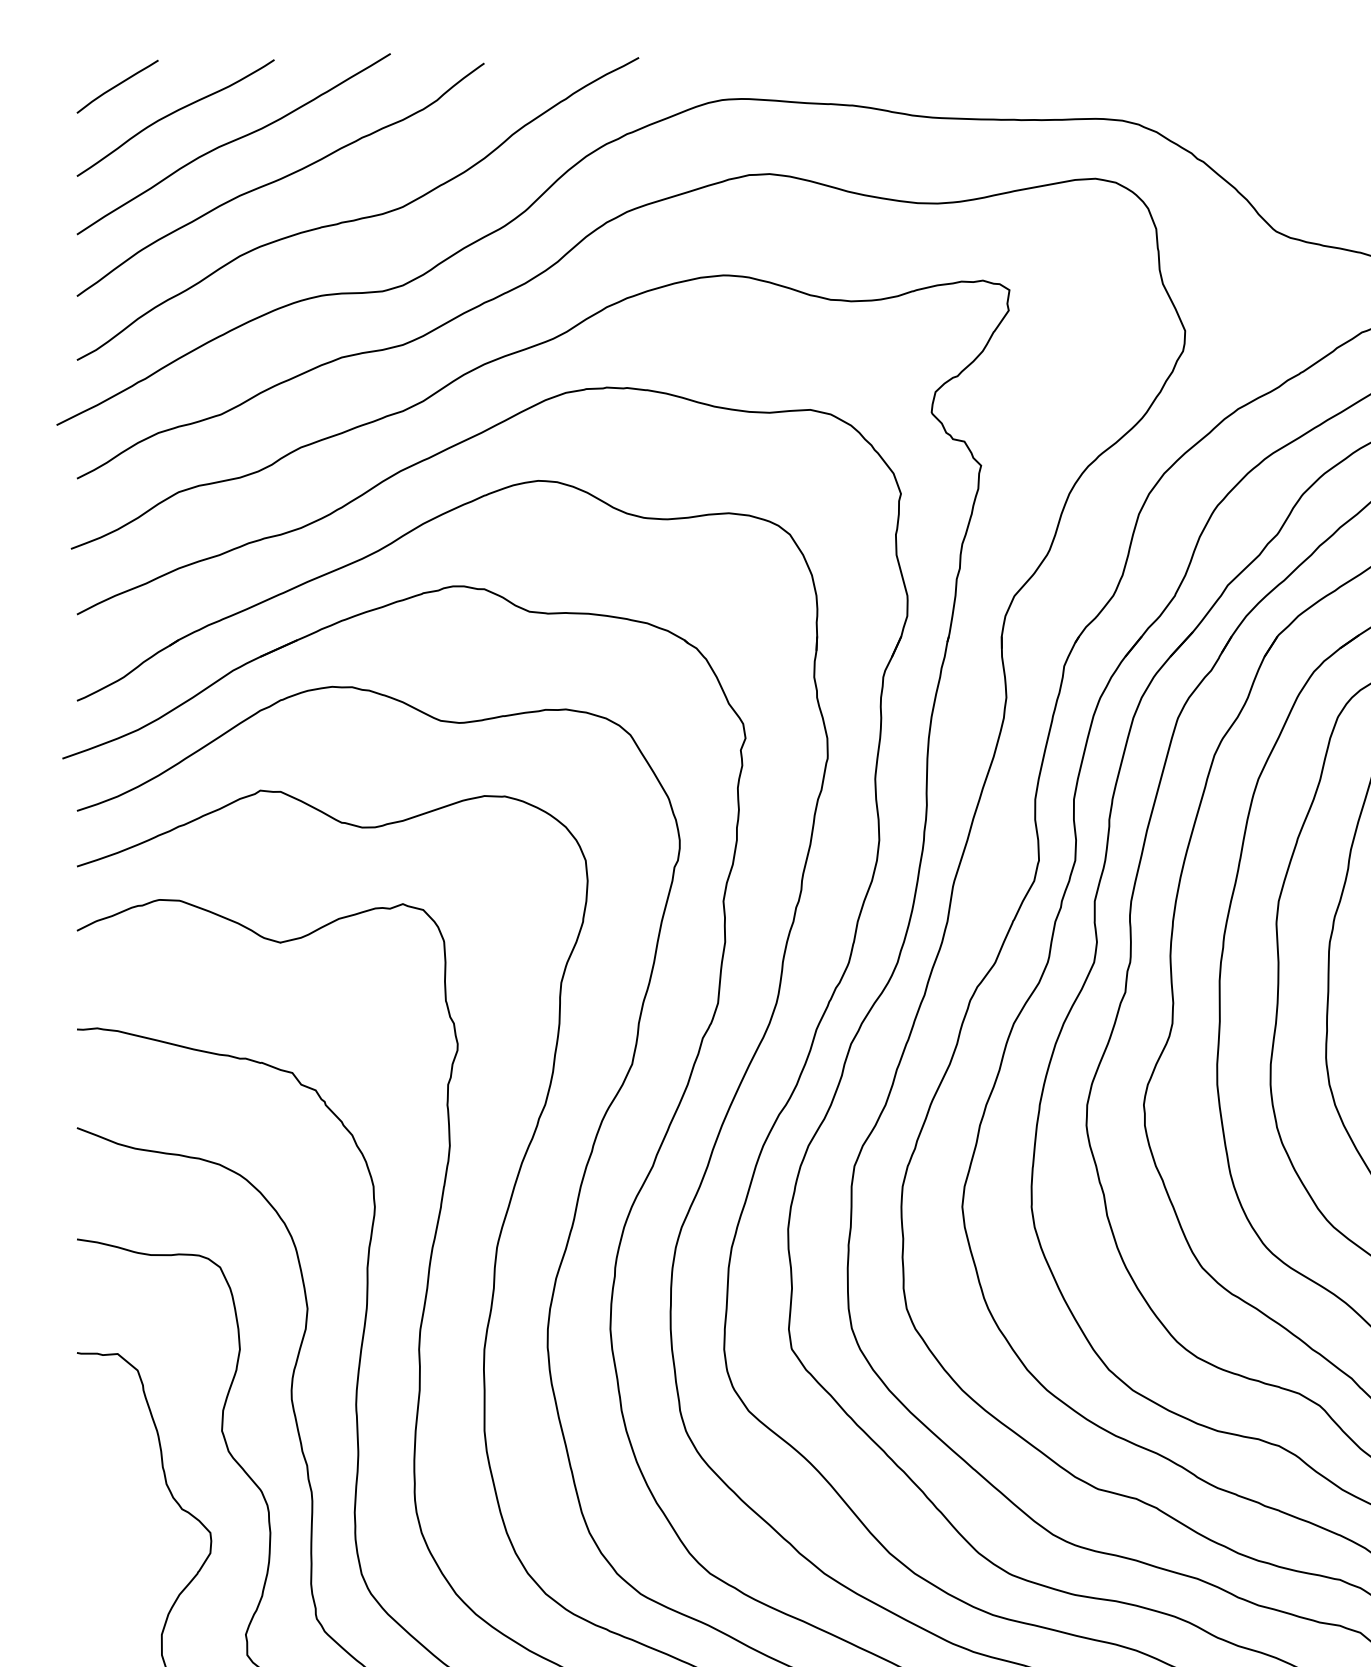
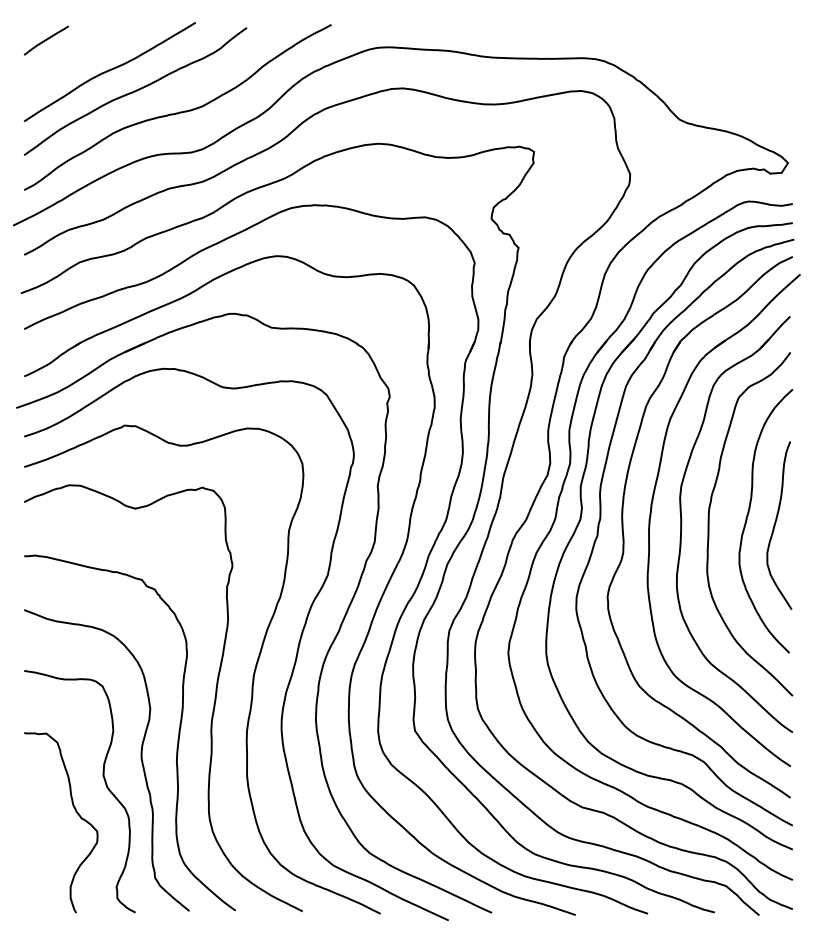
curve: (176, 113) -> (78, 55), removed

